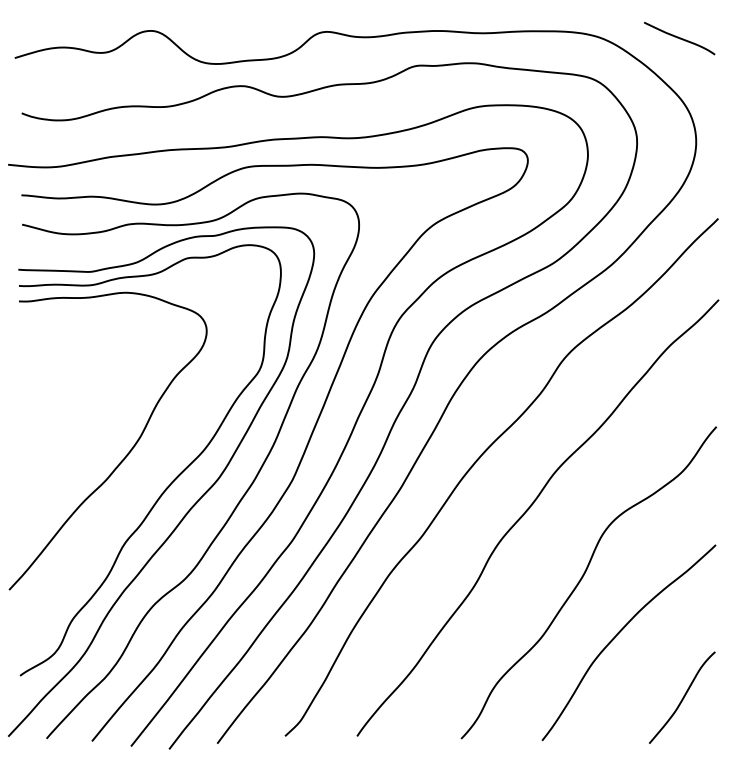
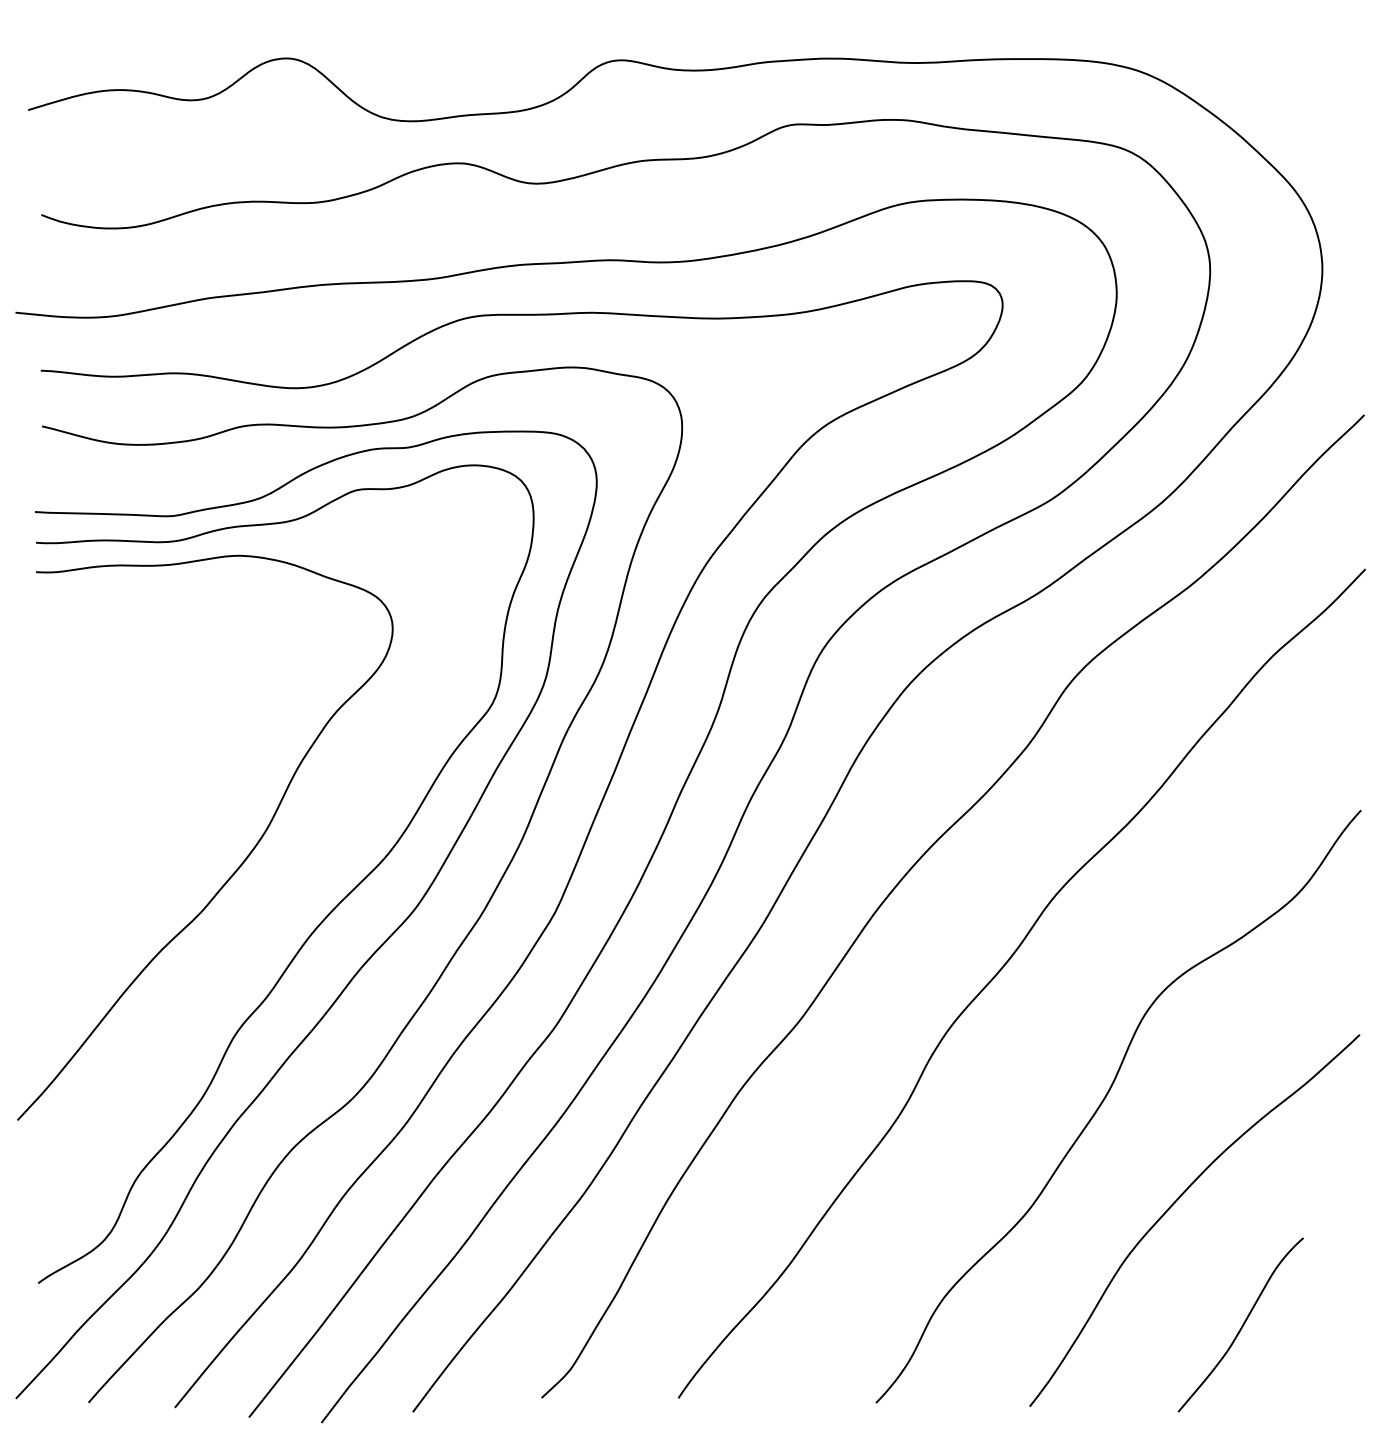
curve: (679, 38) -> (1290, 72), removed
curve: (682, 697) -> (1241, 1324), moved

